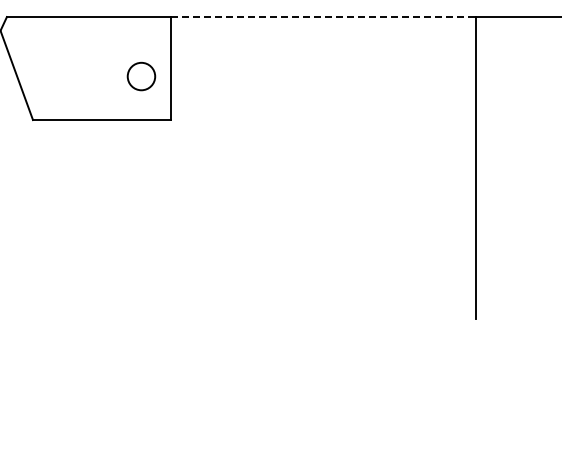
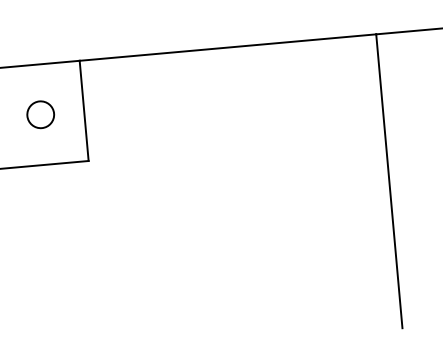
line: (324, 17) -> (228, 47), dashed -> solid
circle: (141, 76) -> (40, 114), moved

